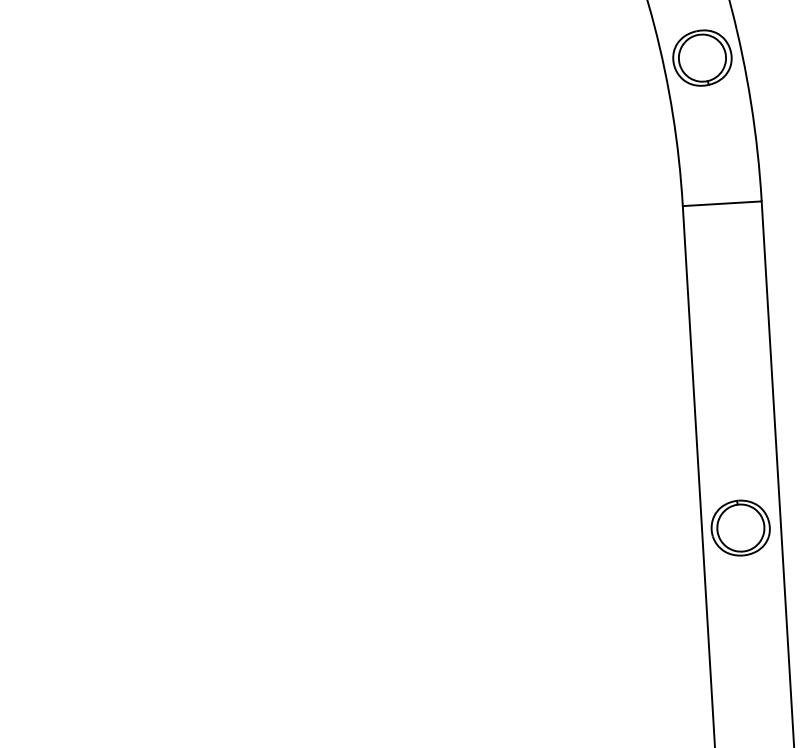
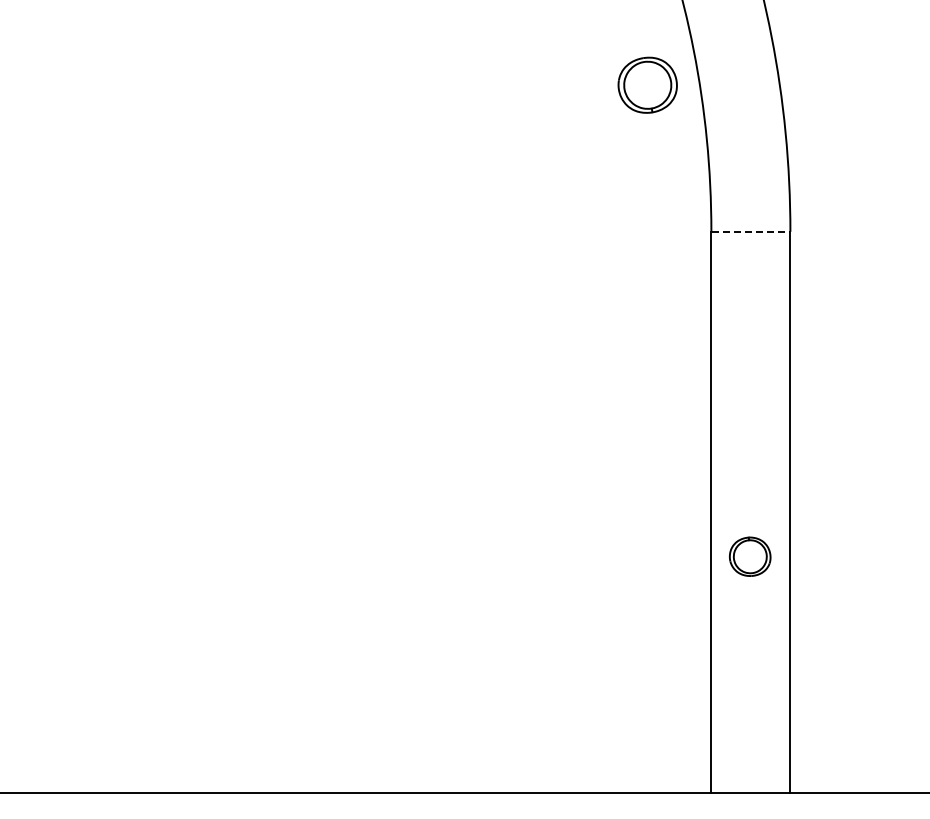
part: (702, 57) -> (647, 84), moved
line: (722, 203) -> (751, 231), solid -> dashed
part: (741, 527) -> (750, 556), size x0.7

